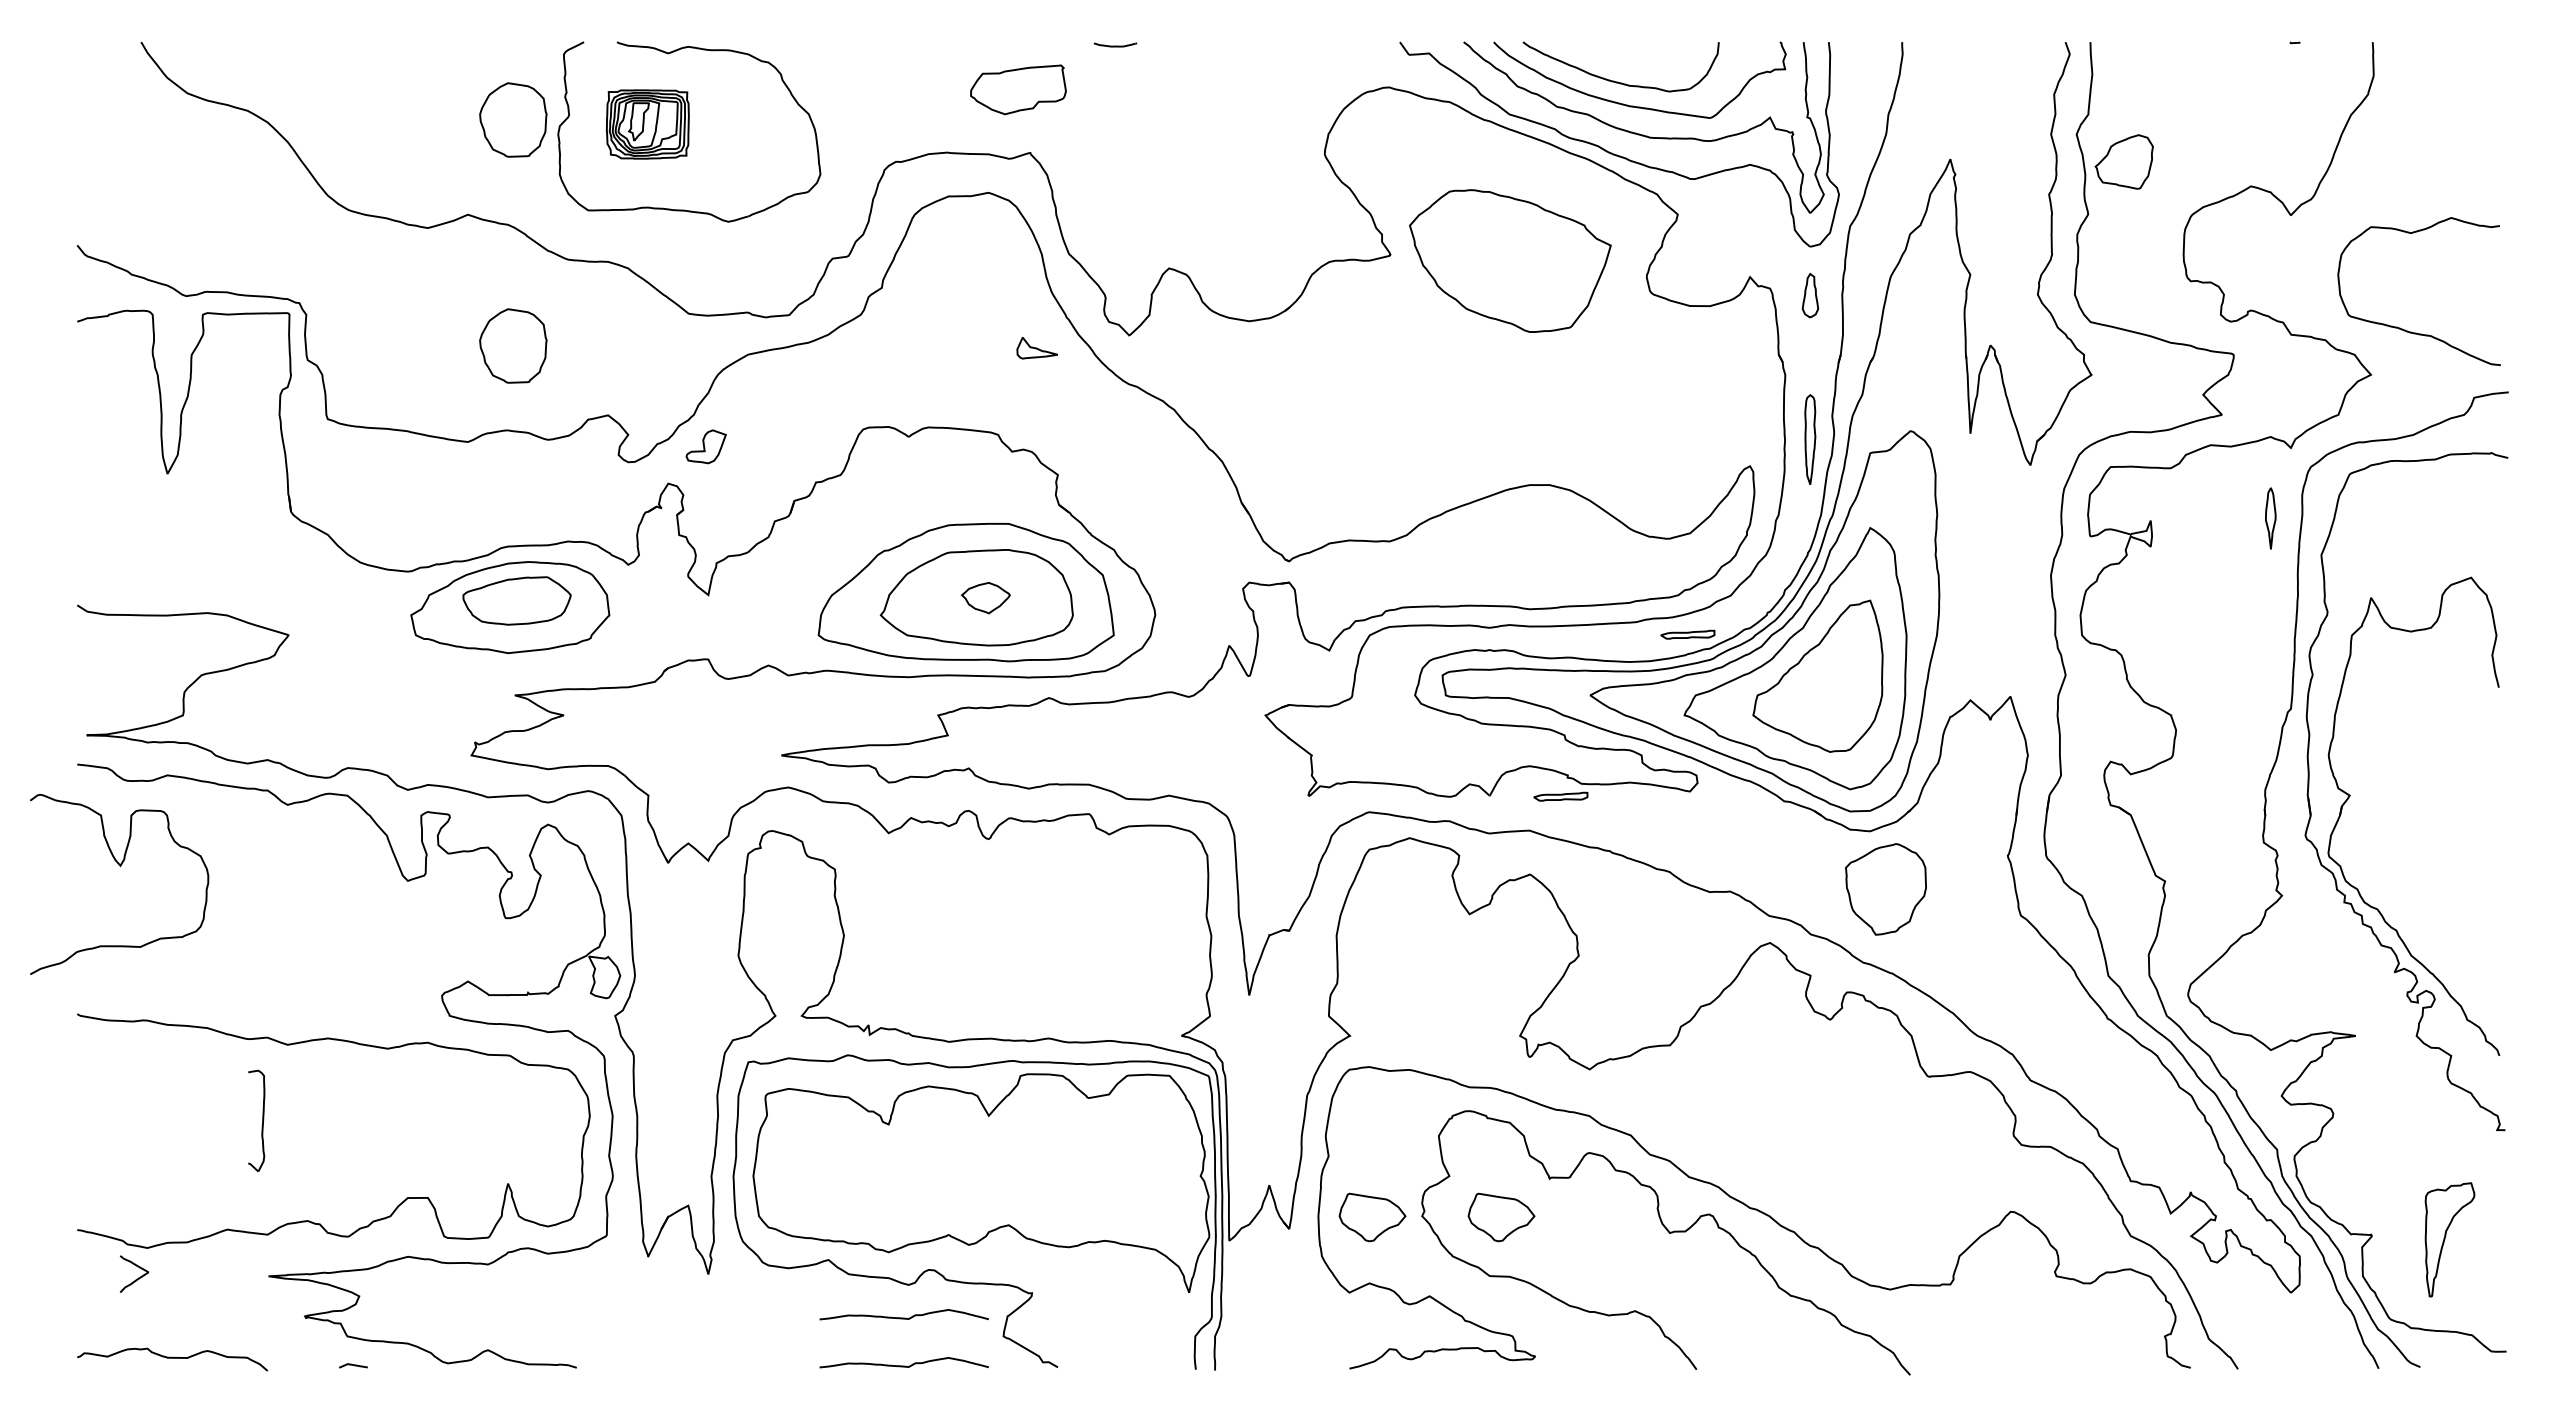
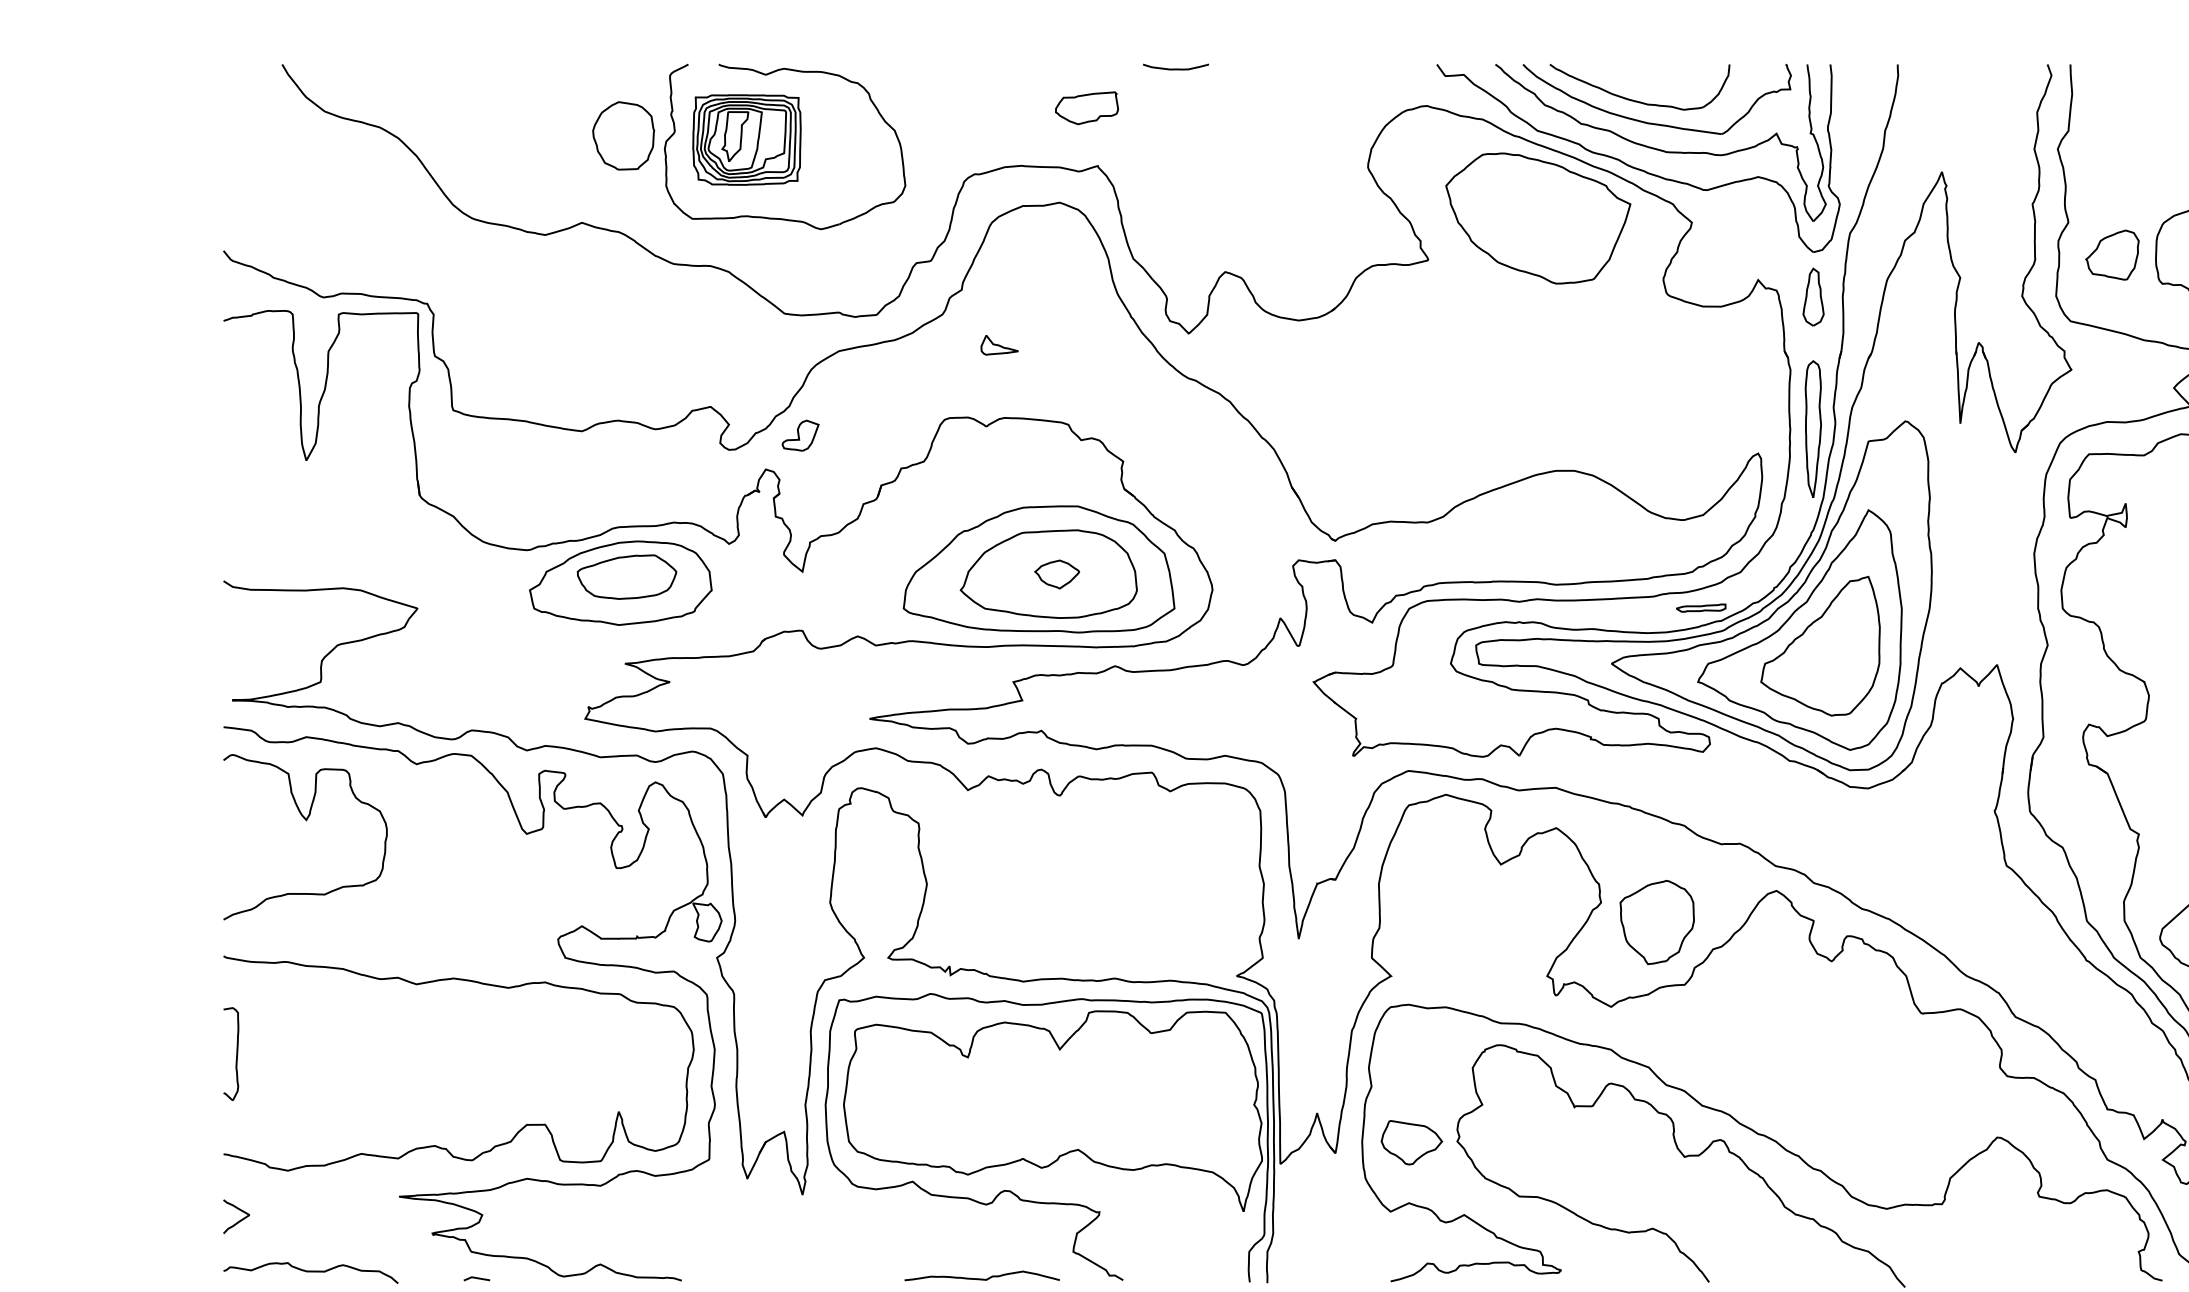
part: (1115, 44) -> (1176, 66), size x1.67
part: (1018, 89) -> (1087, 107), size x0.71
part: (647, 124) -> (746, 140), size x1.43
part: (2123, 161) -> (2111, 254), moved
part: (1510, 260) -> (1538, 218), moved
part: (1810, 295) -> (1813, 296), size x1.43
part: (513, 345) -> (623, 342), removed
part: (1036, 348) -> (998, 345), moved
part: (1810, 439) -> (1813, 429), size x1.67
part: (1560, 796) -> (1584, 756), removed
curve: (119, 866) -> (305, 820), moved
part: (1885, 889) -> (1656, 922), moved
part: (256, 1120) -> (231, 1053), moved
part: (1501, 1217) -> (1530, 1142), removed
curve: (138, 1277) -> (240, 1219), moved
curve: (903, 1317) -> (981, 1234), removed

